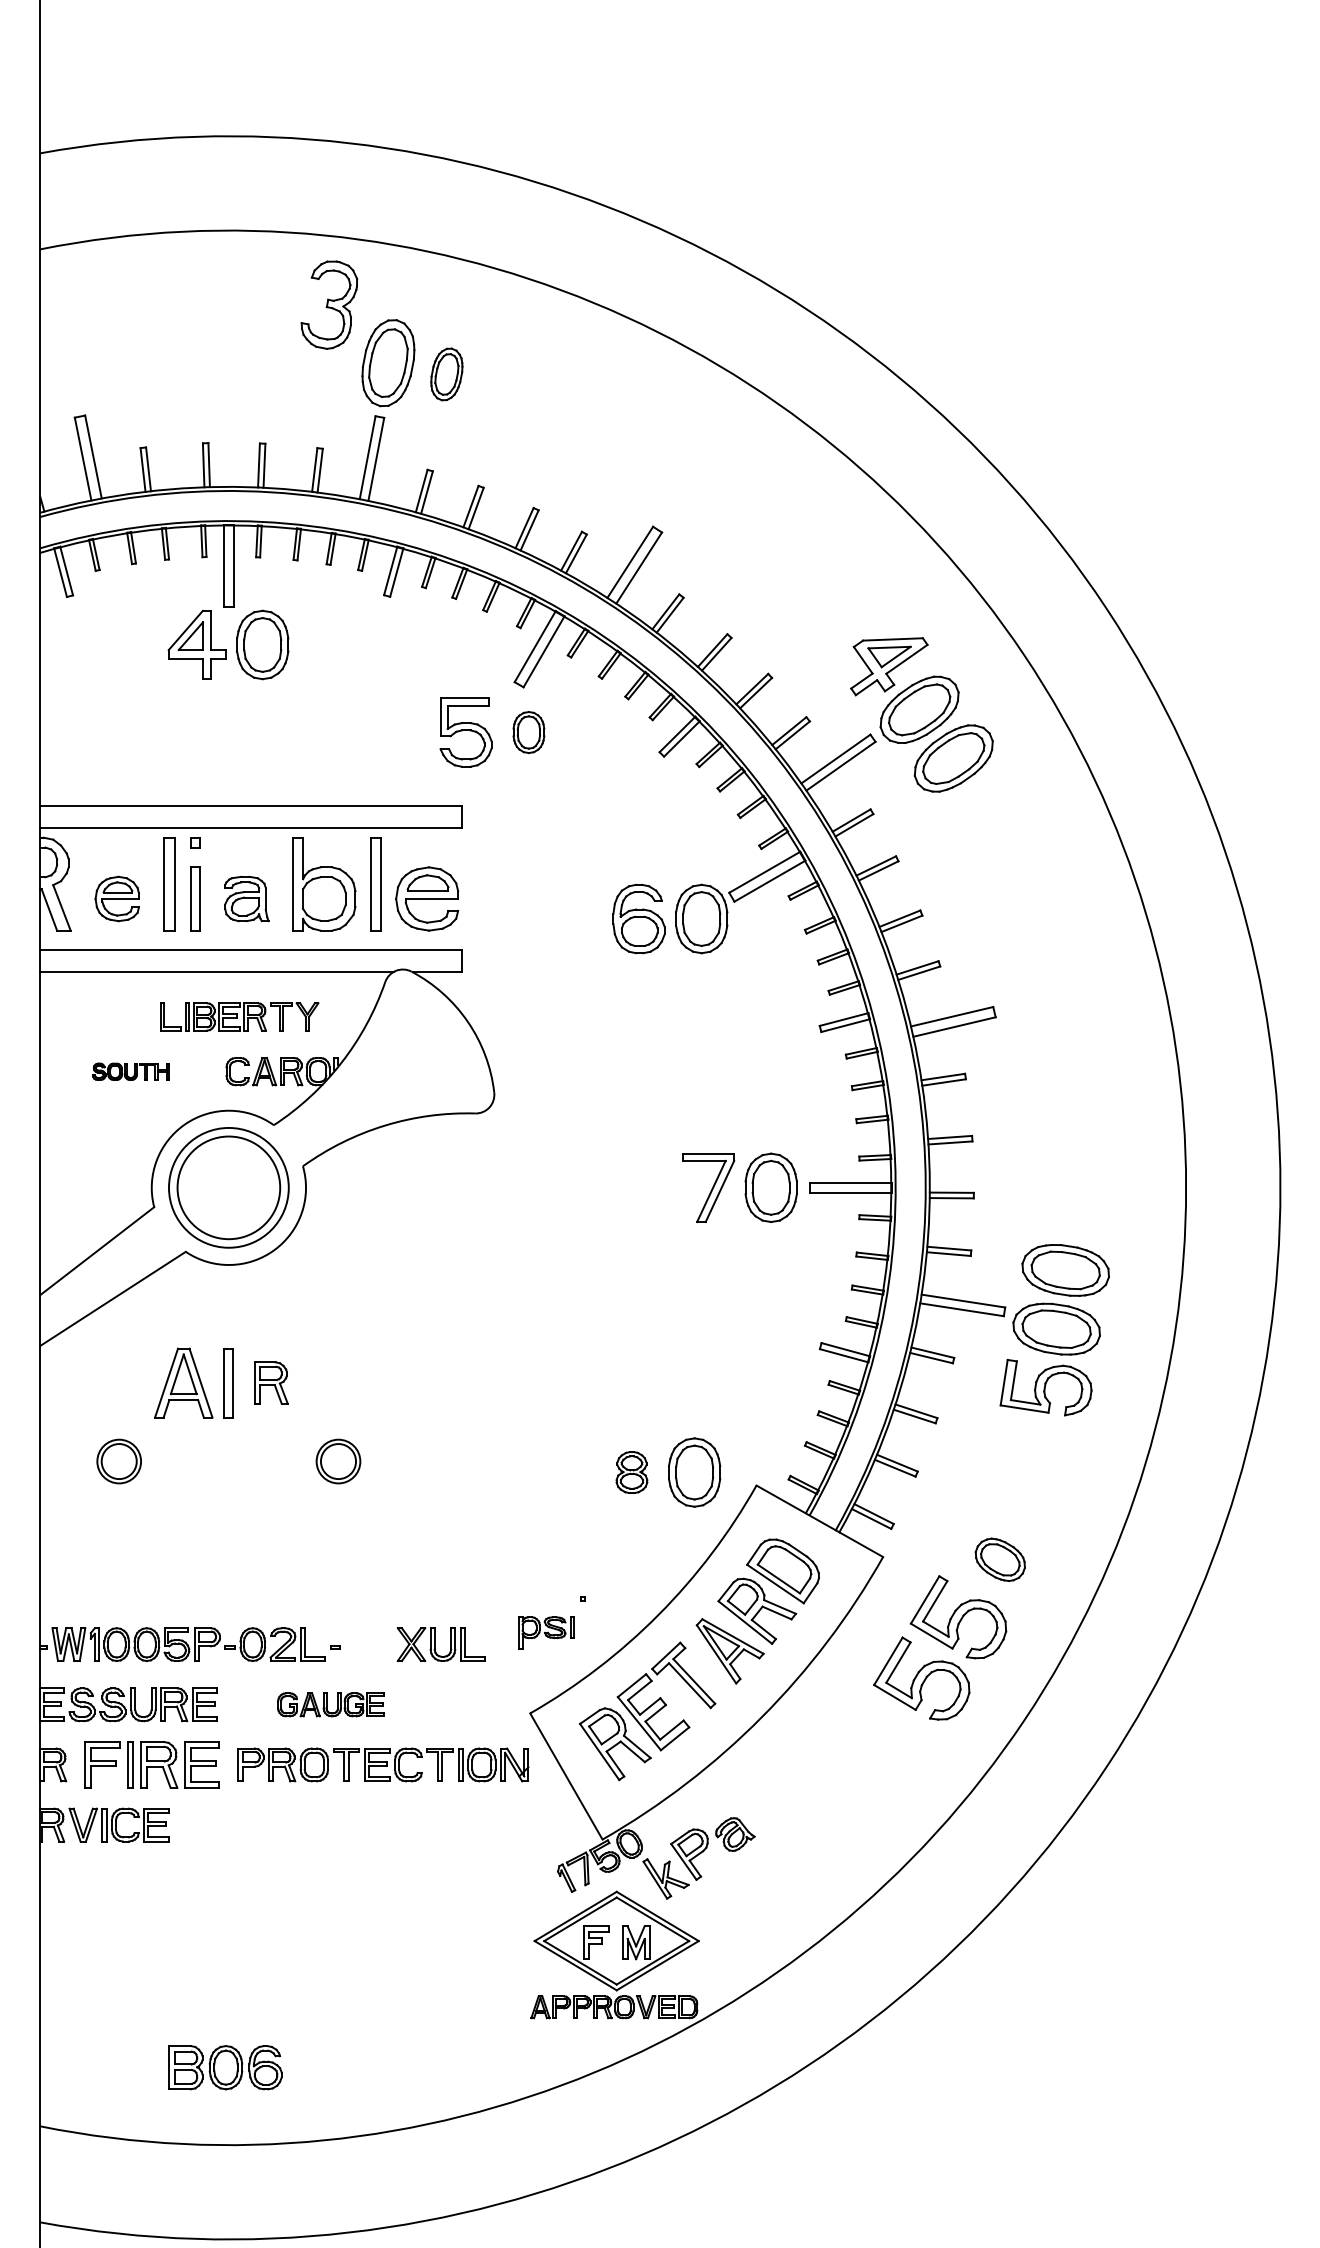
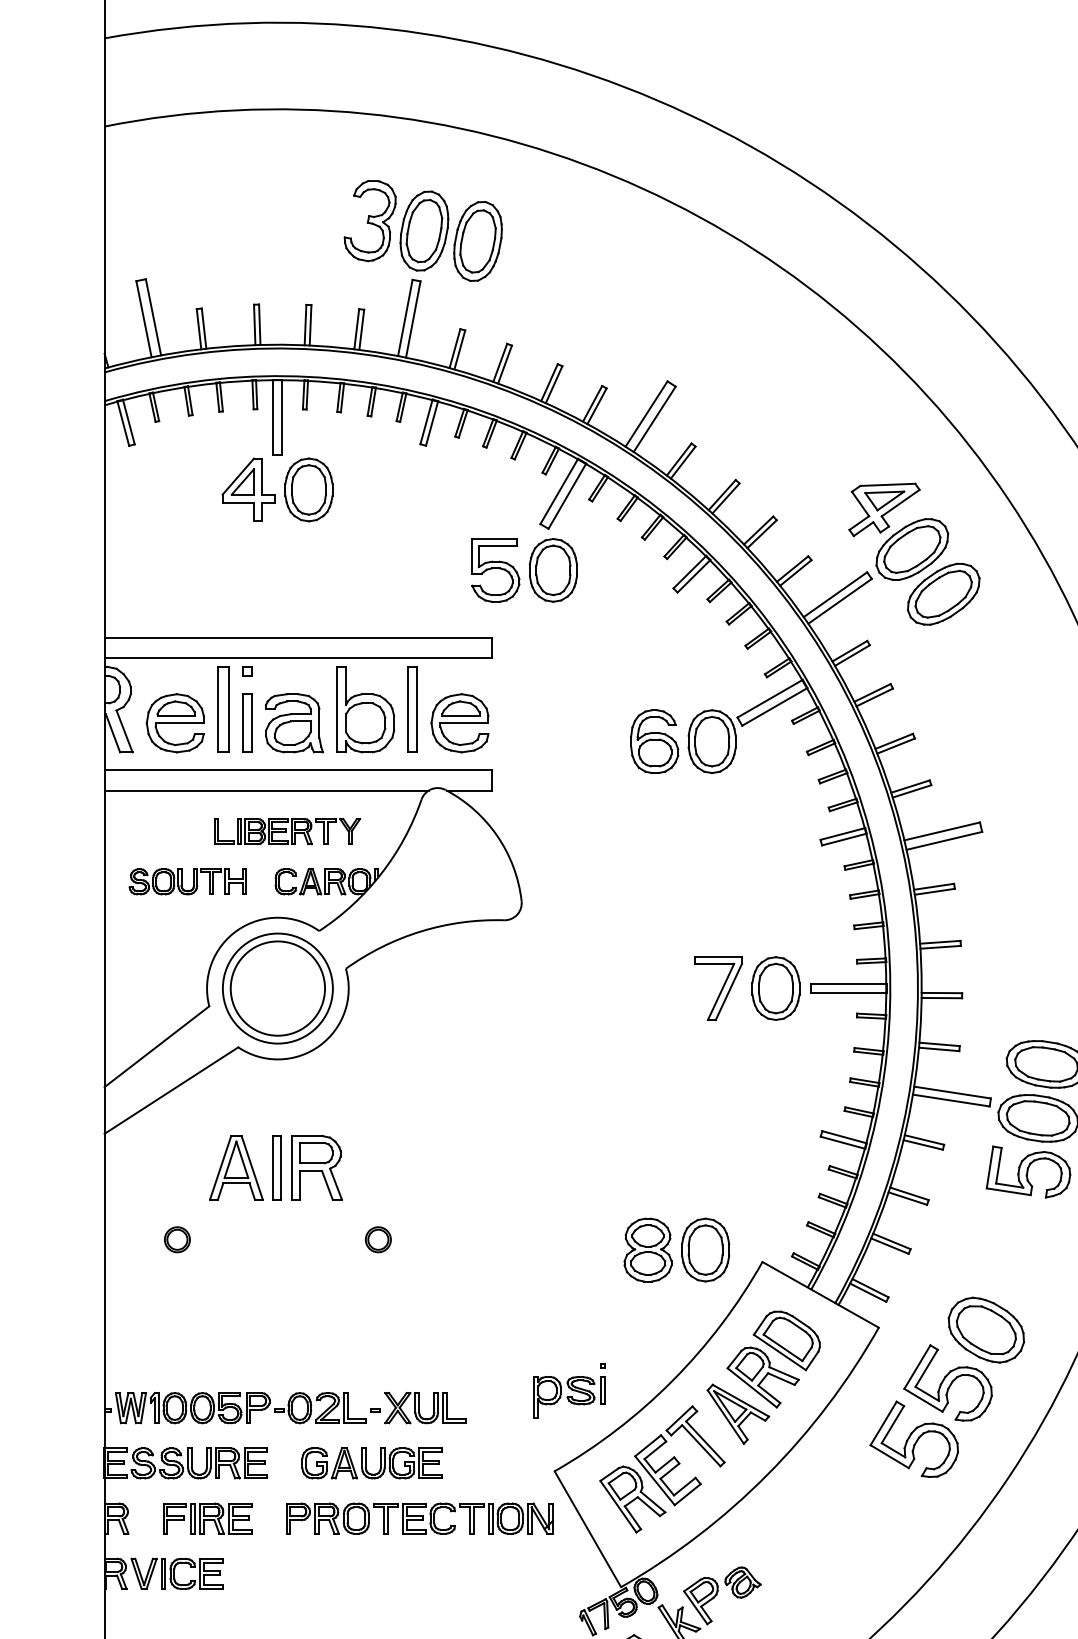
part: (329, 304) -> (370, 220), moved
part: (446, 374) -> (477, 241), size x1.67
part: (528, 732) -> (553, 570), size x1.67
part: (117, 898) -> (175, 722), size x1.43
part: (246, 898) -> (294, 722), size x1.43
part: (130, 1071) -> (187, 881), size x1.67
part: (271, 1382) -> (317, 1167), size x1.67
part: (119, 1460) -> (177, 1239), size x0.62
part: (337, 1460) -> (377, 1239), size x0.62
part: (631, 1472) -> (647, 1250), size x1.67
part: (1000, 1559) -> (986, 1329), size x1.67
part: (546, 1632) -> (569, 1396), size x1.43
part: (440, 1644) -> (424, 1408), moved
part: (330, 1704) -> (371, 1463), size x1.43
part: (151, 1764) -> (206, 1518), size x0.71

